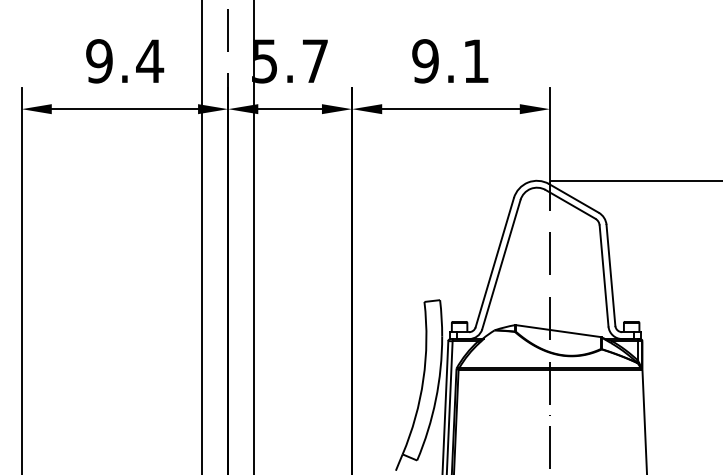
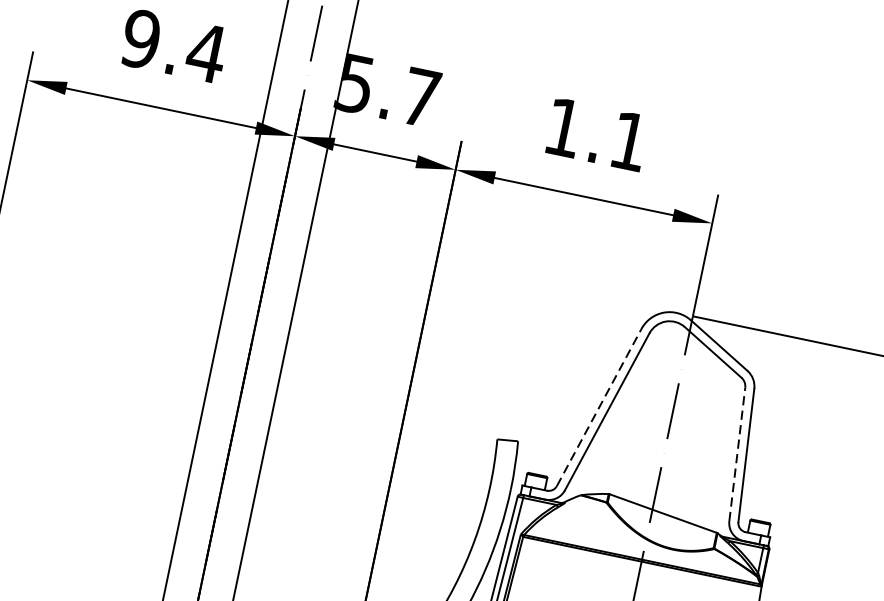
text: (425, 61) -> (563, 127), 9.1 -> 1.1
line: (494, 262) -> (598, 407), solid -> dashed
line: (604, 275) -> (737, 453), solid -> dashed

